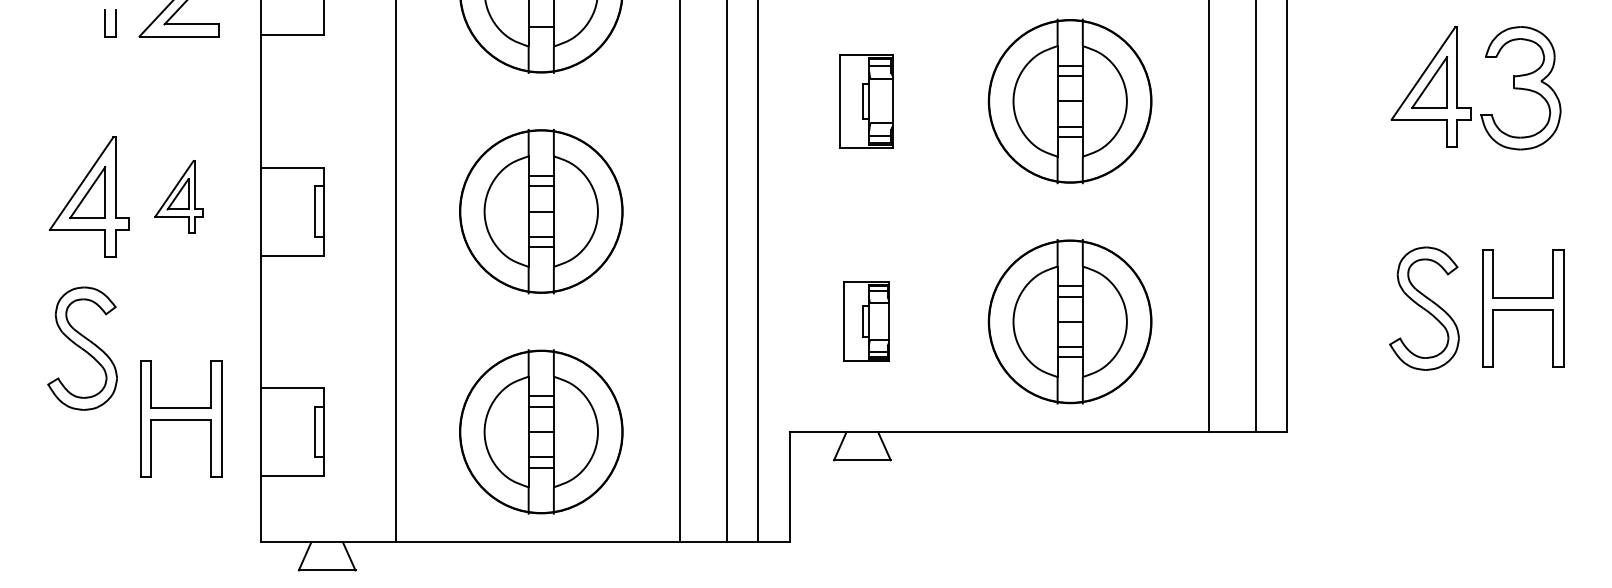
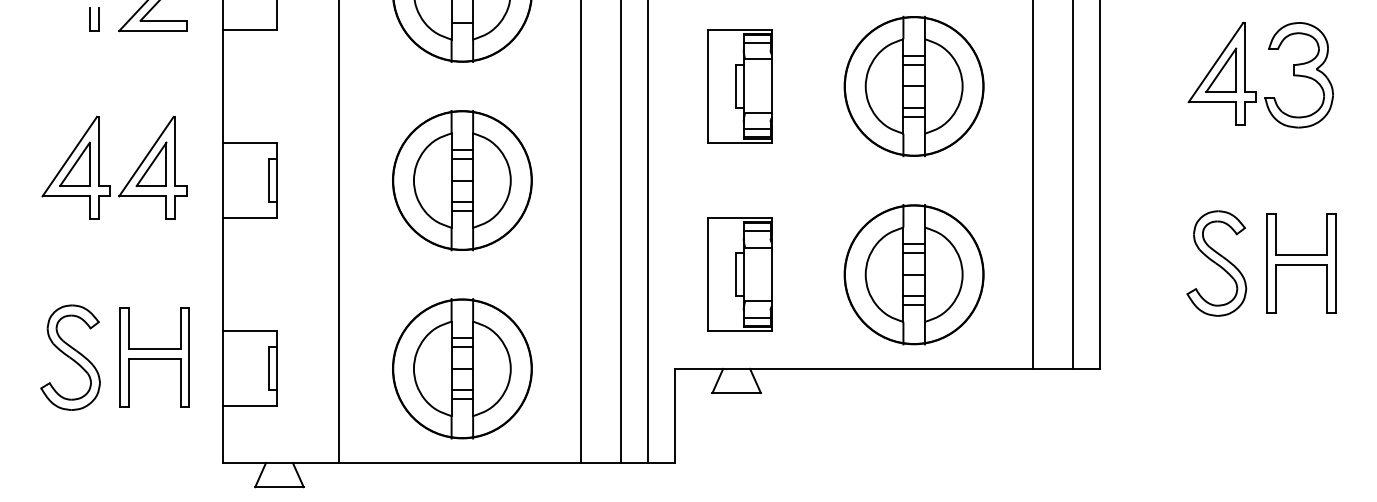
part: (865, 101) -> (739, 86), size x1.43
part: (178, 196) -> (152, 167), size x1.67
part: (865, 321) -> (739, 274), size x1.67
part: (82, 348) -> (70, 357), moved

